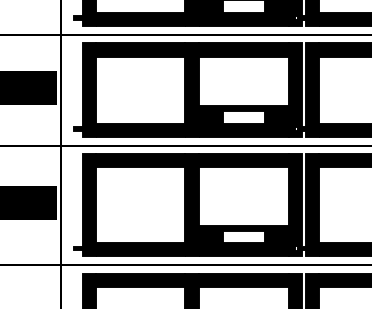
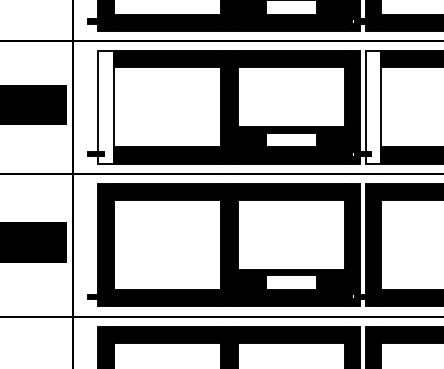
fill: (88, 89) -> (105, 106), removed
fill: (312, 89) -> (373, 106), removed

